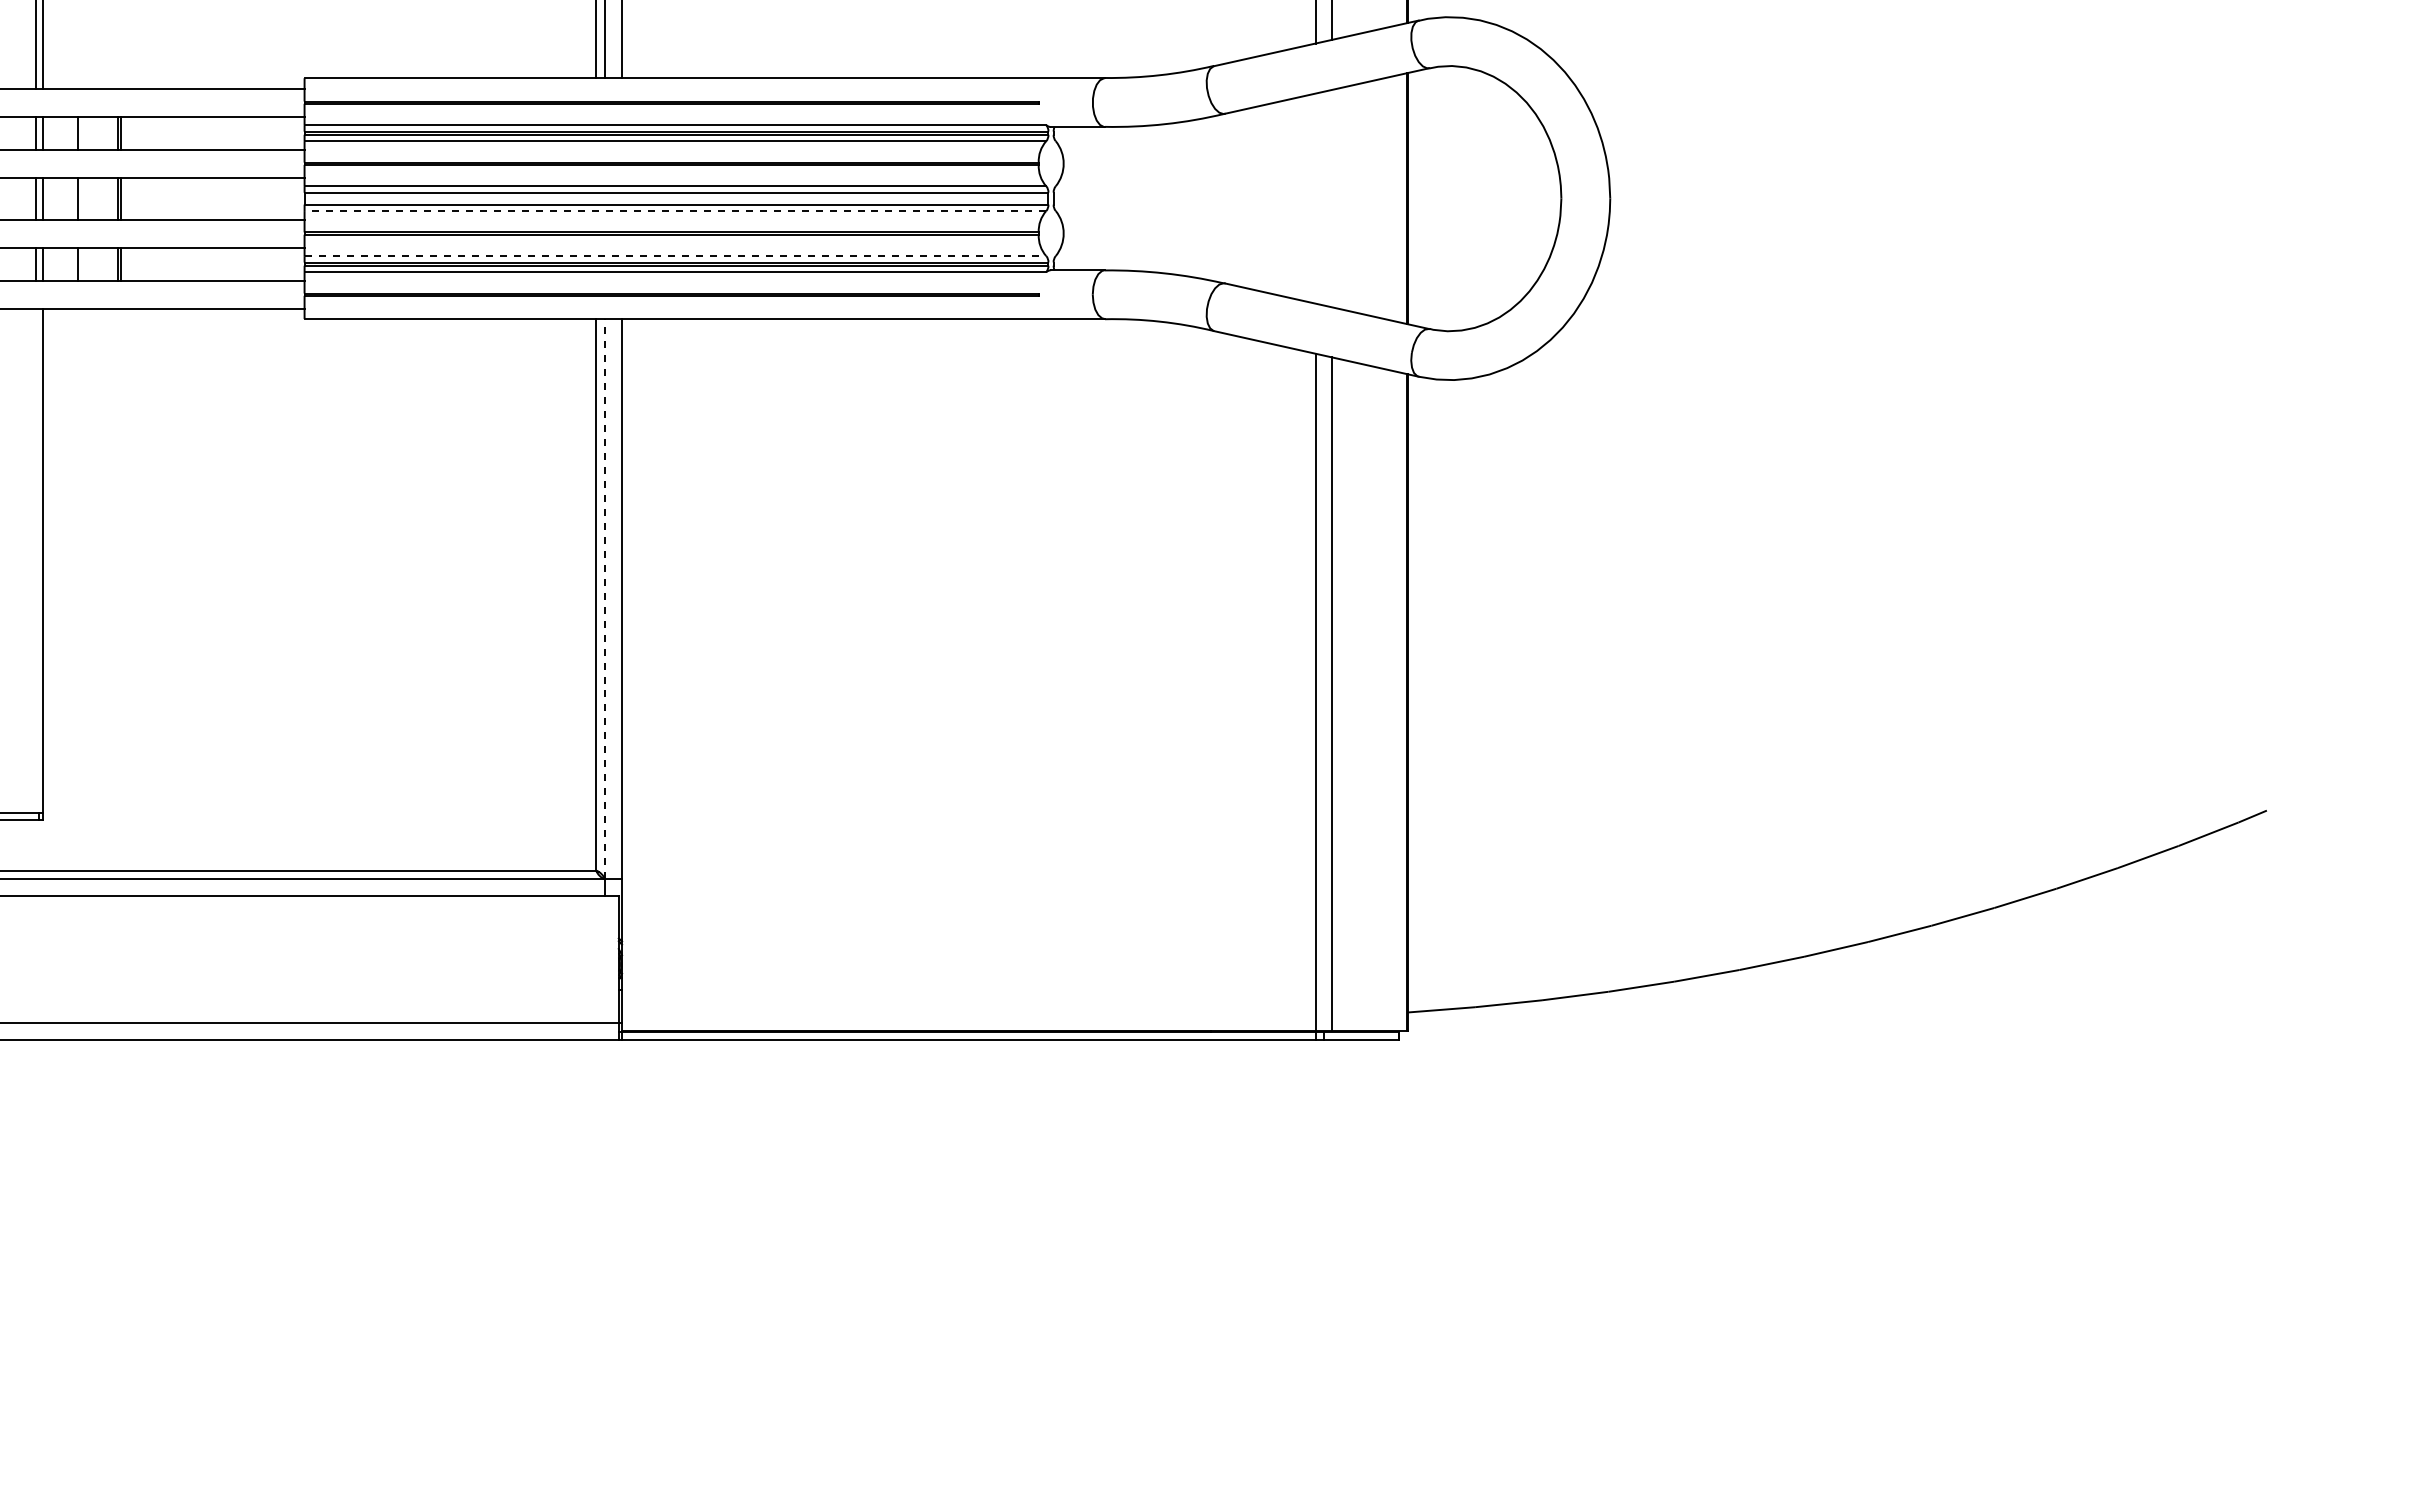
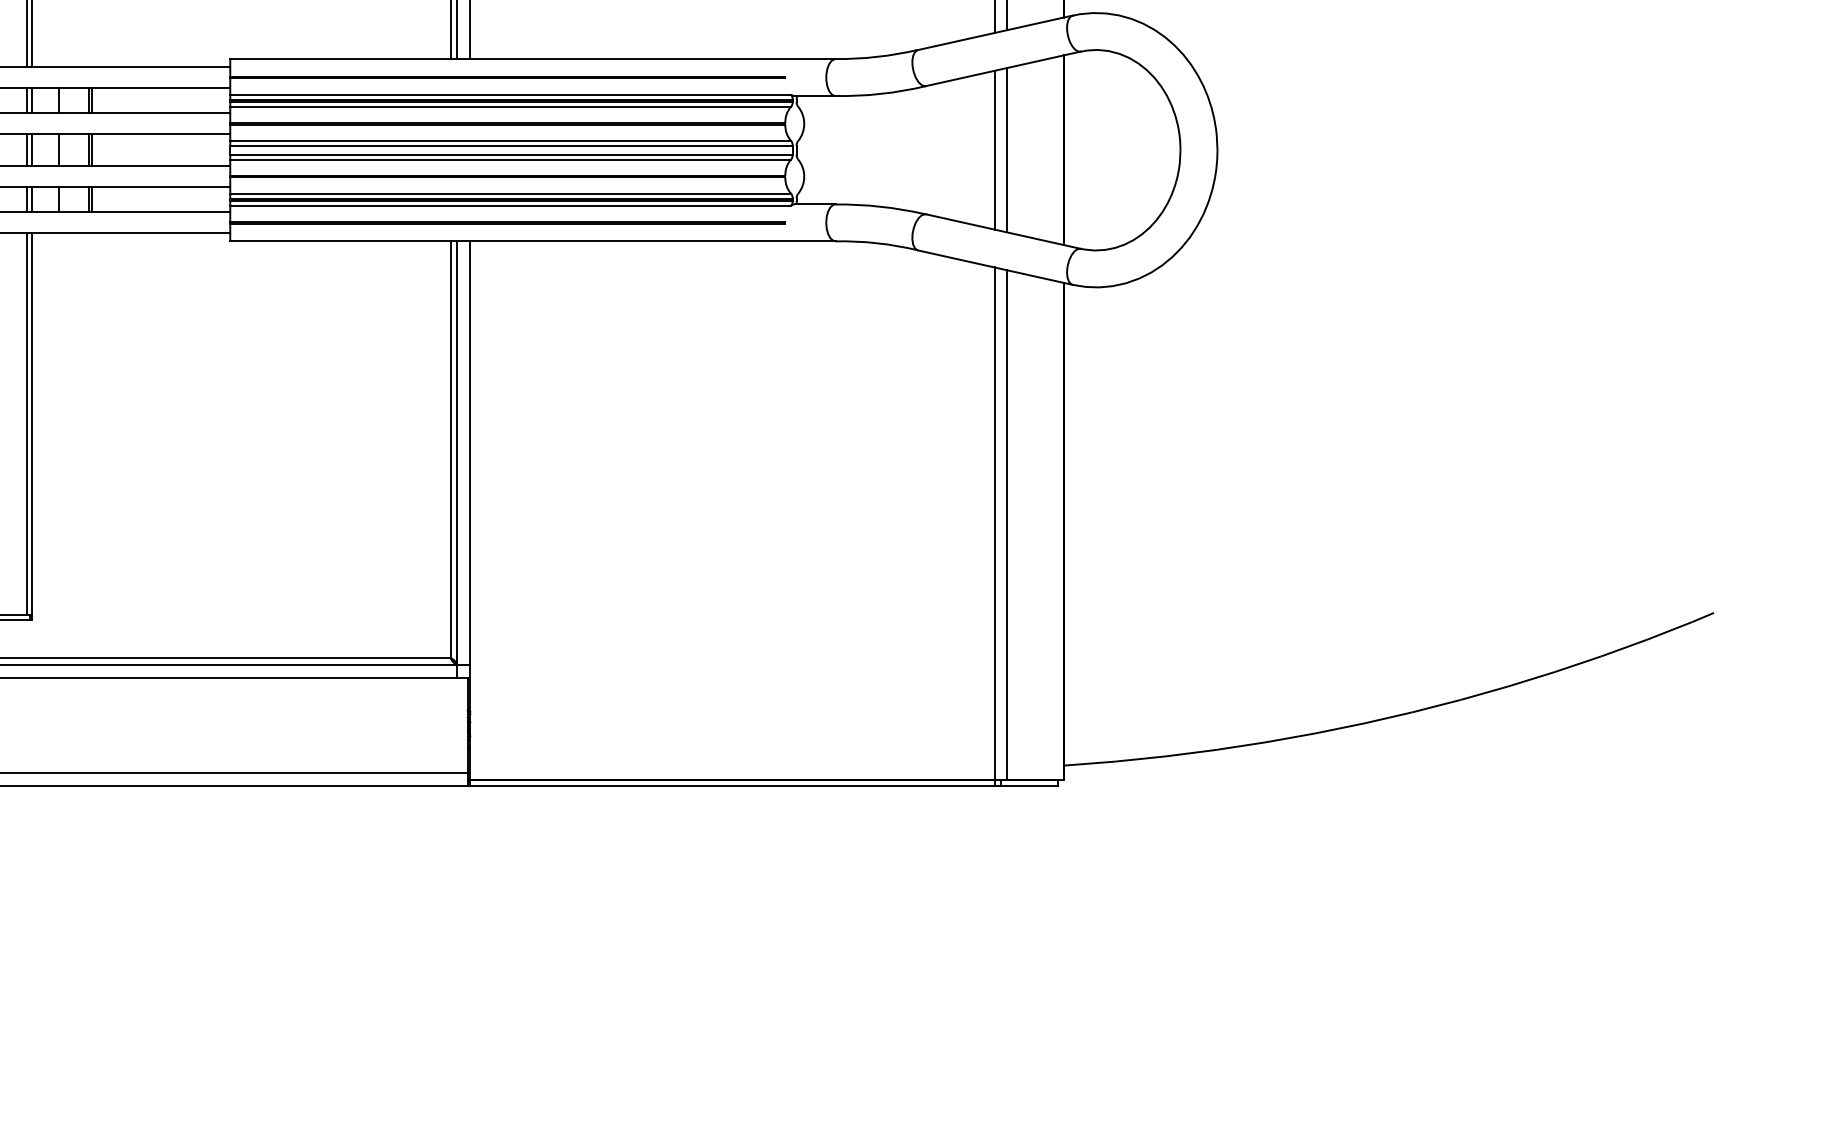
line: (1315, 198) -> (994, 150), added
line: (1331, 198) -> (1006, 150), added
line: (675, 211) -> (510, 159), dashed -> solid
line: (675, 256) -> (510, 193), dashed -> solid
line: (35, 560) -> (26, 423), added
line: (604, 598) -> (457, 452), dashed -> solid

